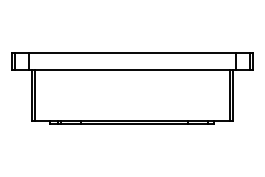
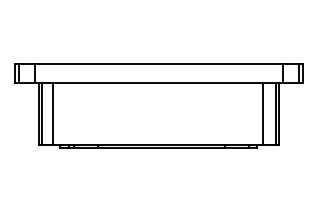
line: (44, 95) -> (53, 114), added
line: (219, 95) -> (263, 114), added

